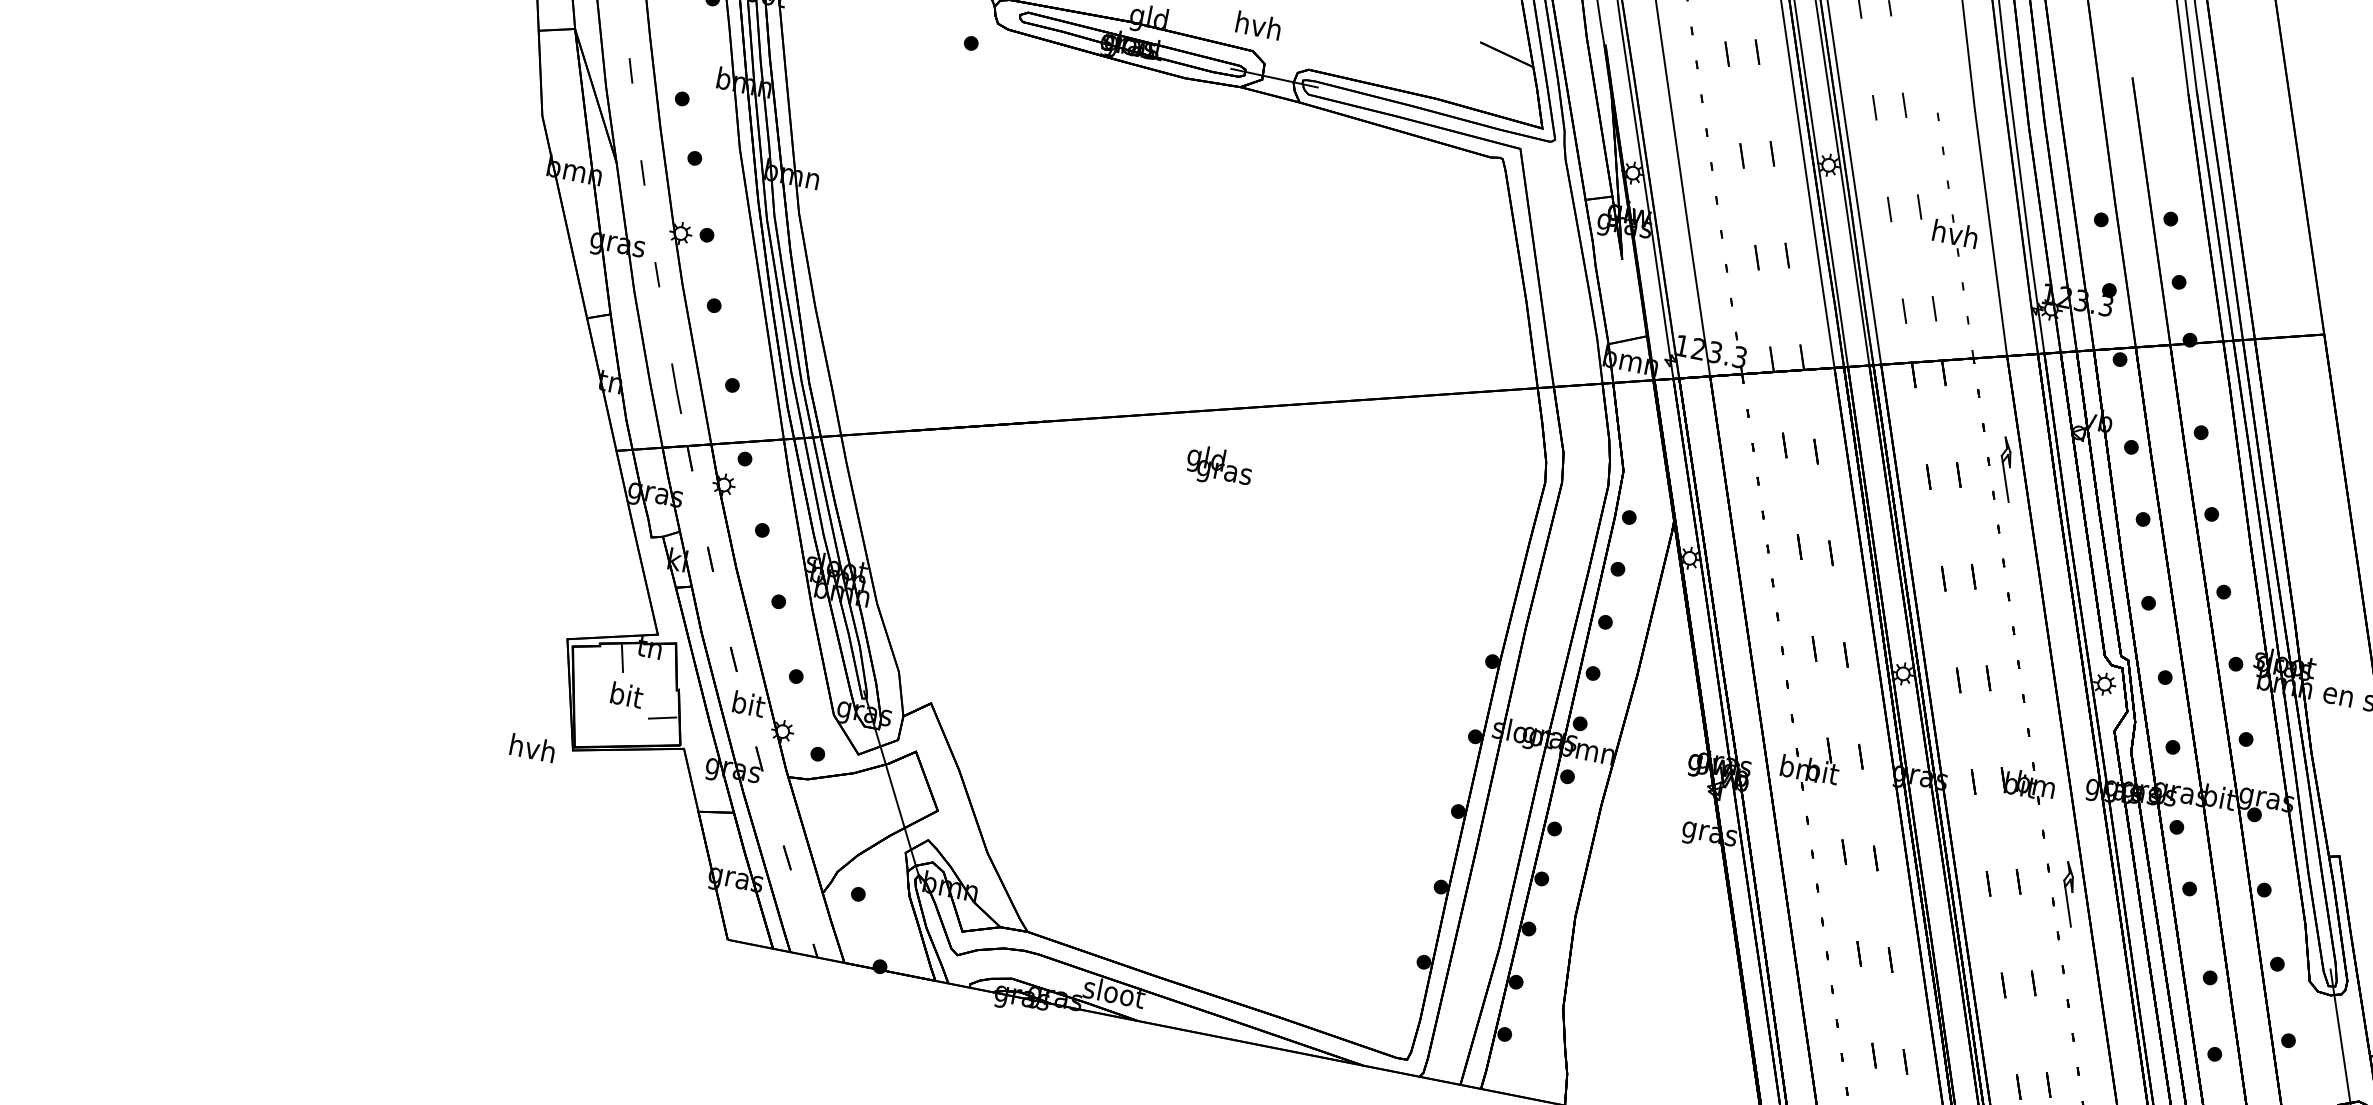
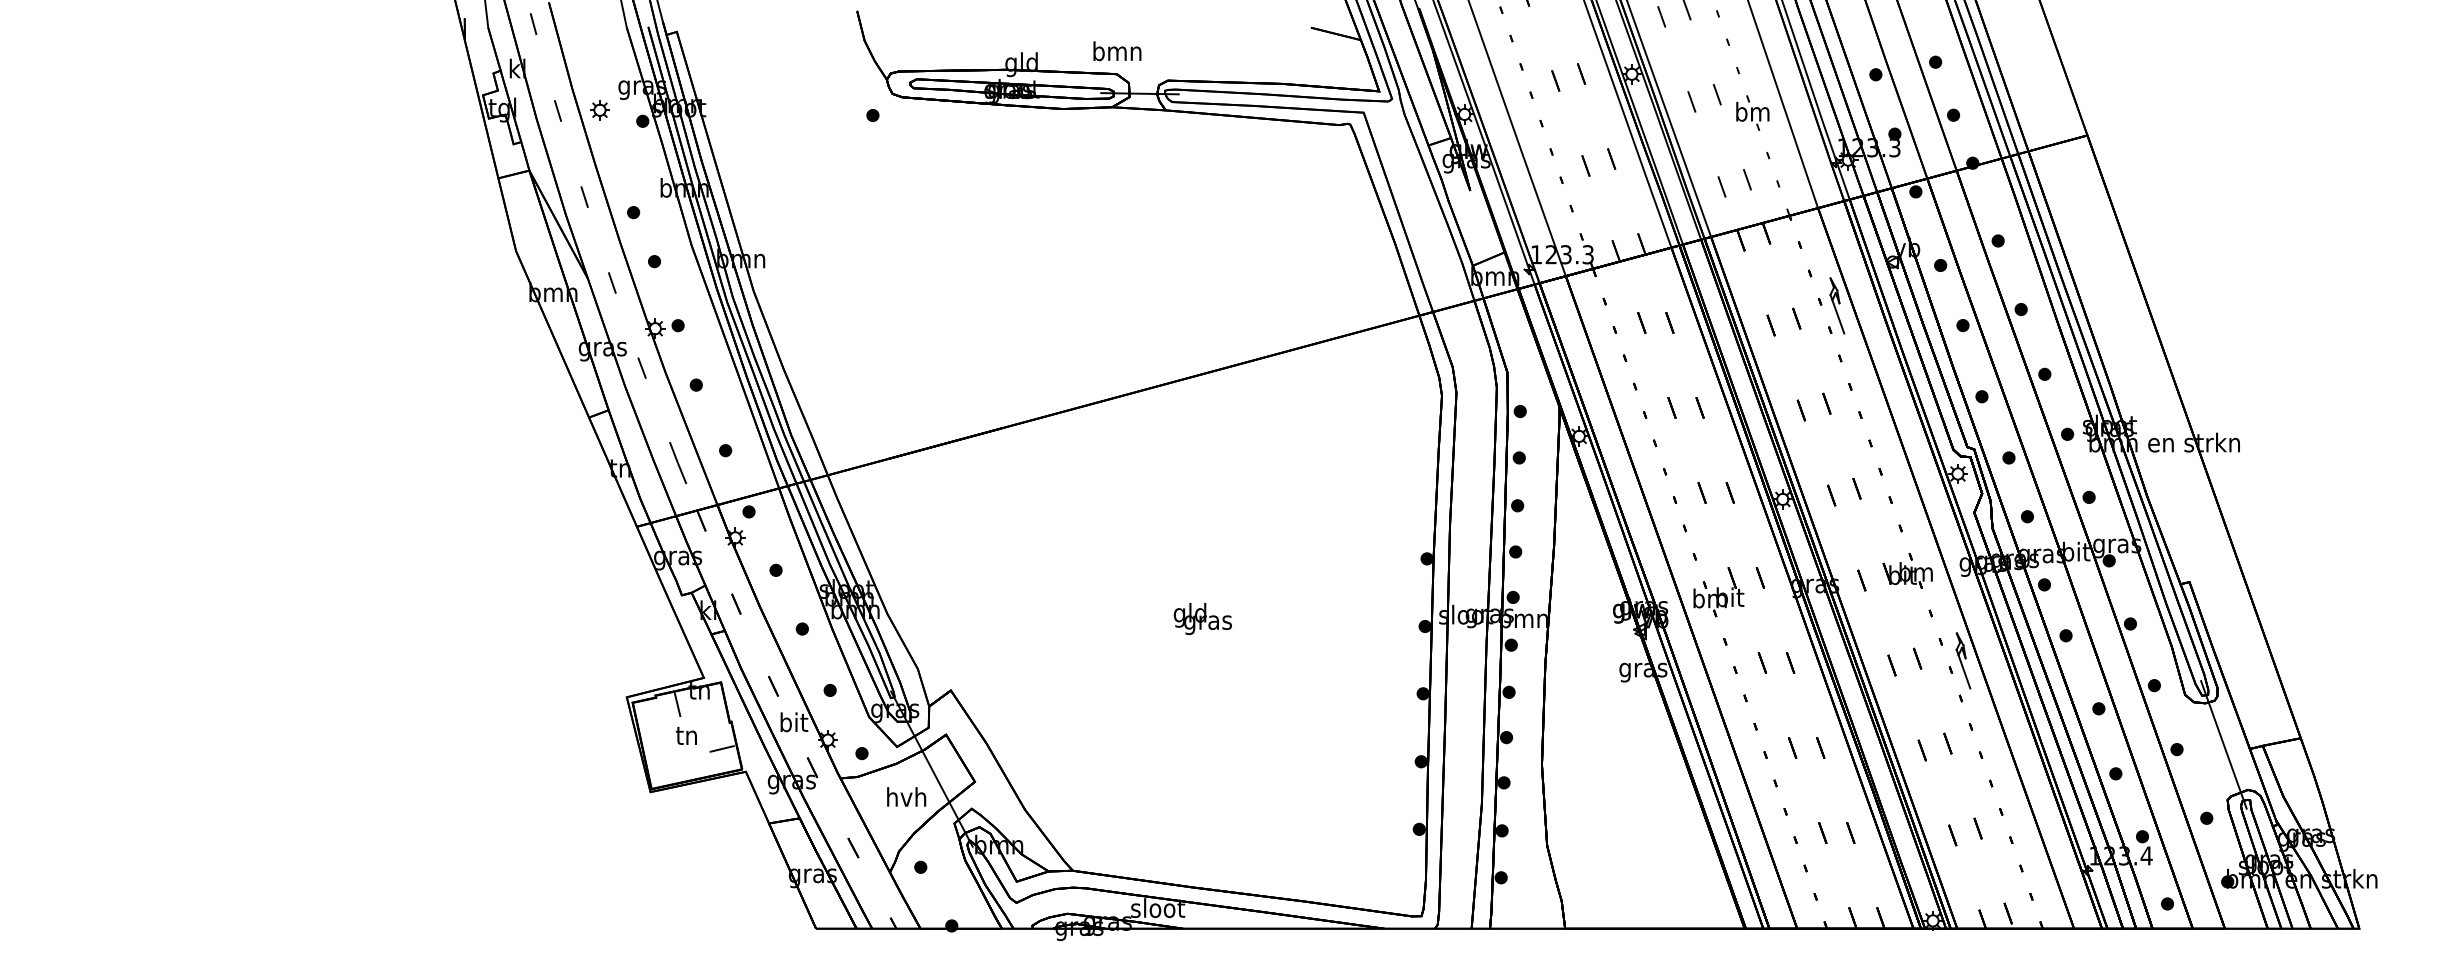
text: (1258, 26) -> (1117, 51), hvh -> bmn
text: (1955, 233) -> (1752, 111), hvh -> bm
text: (1219, 466) -> (1202, 618), moved
text: (626, 695) -> (687, 735), bit -> tn
text: (532, 747) -> (906, 796), moved

